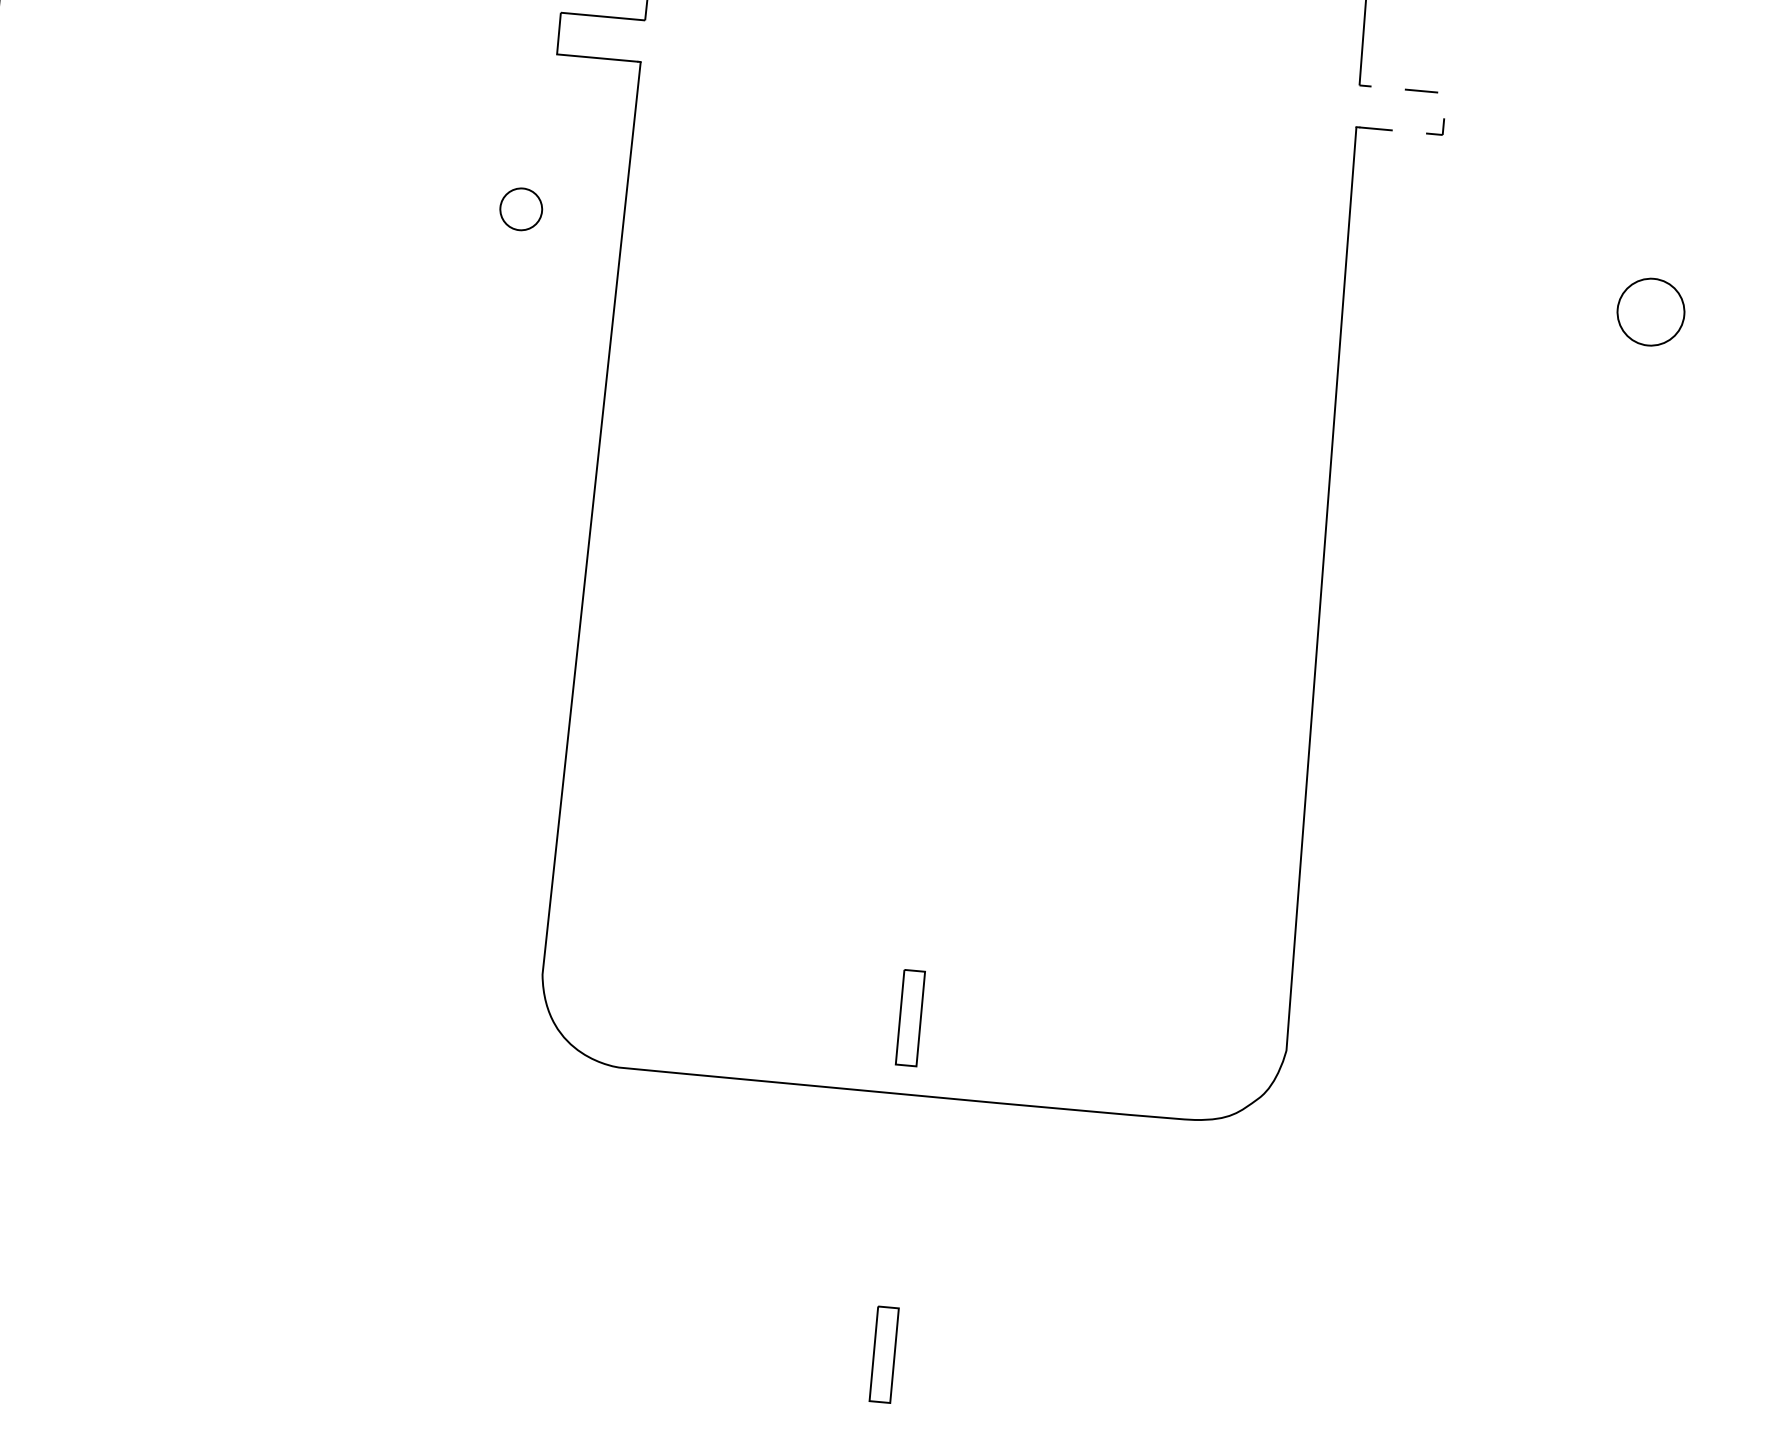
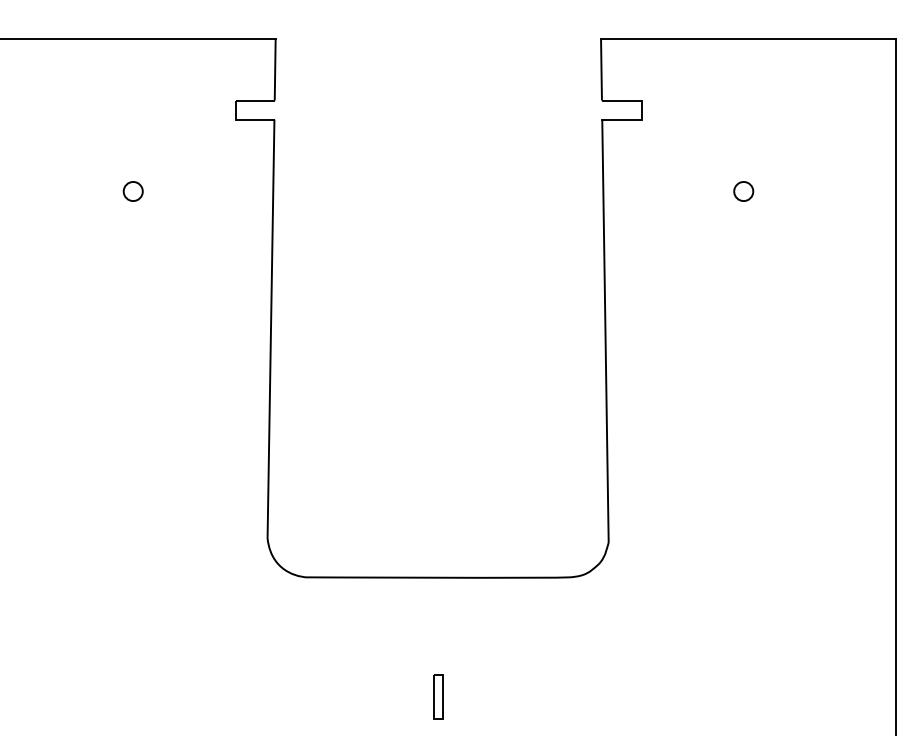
line: (1444, 112) -> (641, 109), dashed -> solid
circle: (519, 209) -> (132, 191), moved
circle: (1650, 312) -> (743, 191), size x0.62
part: (910, 1017) -> (436, 542), removed

